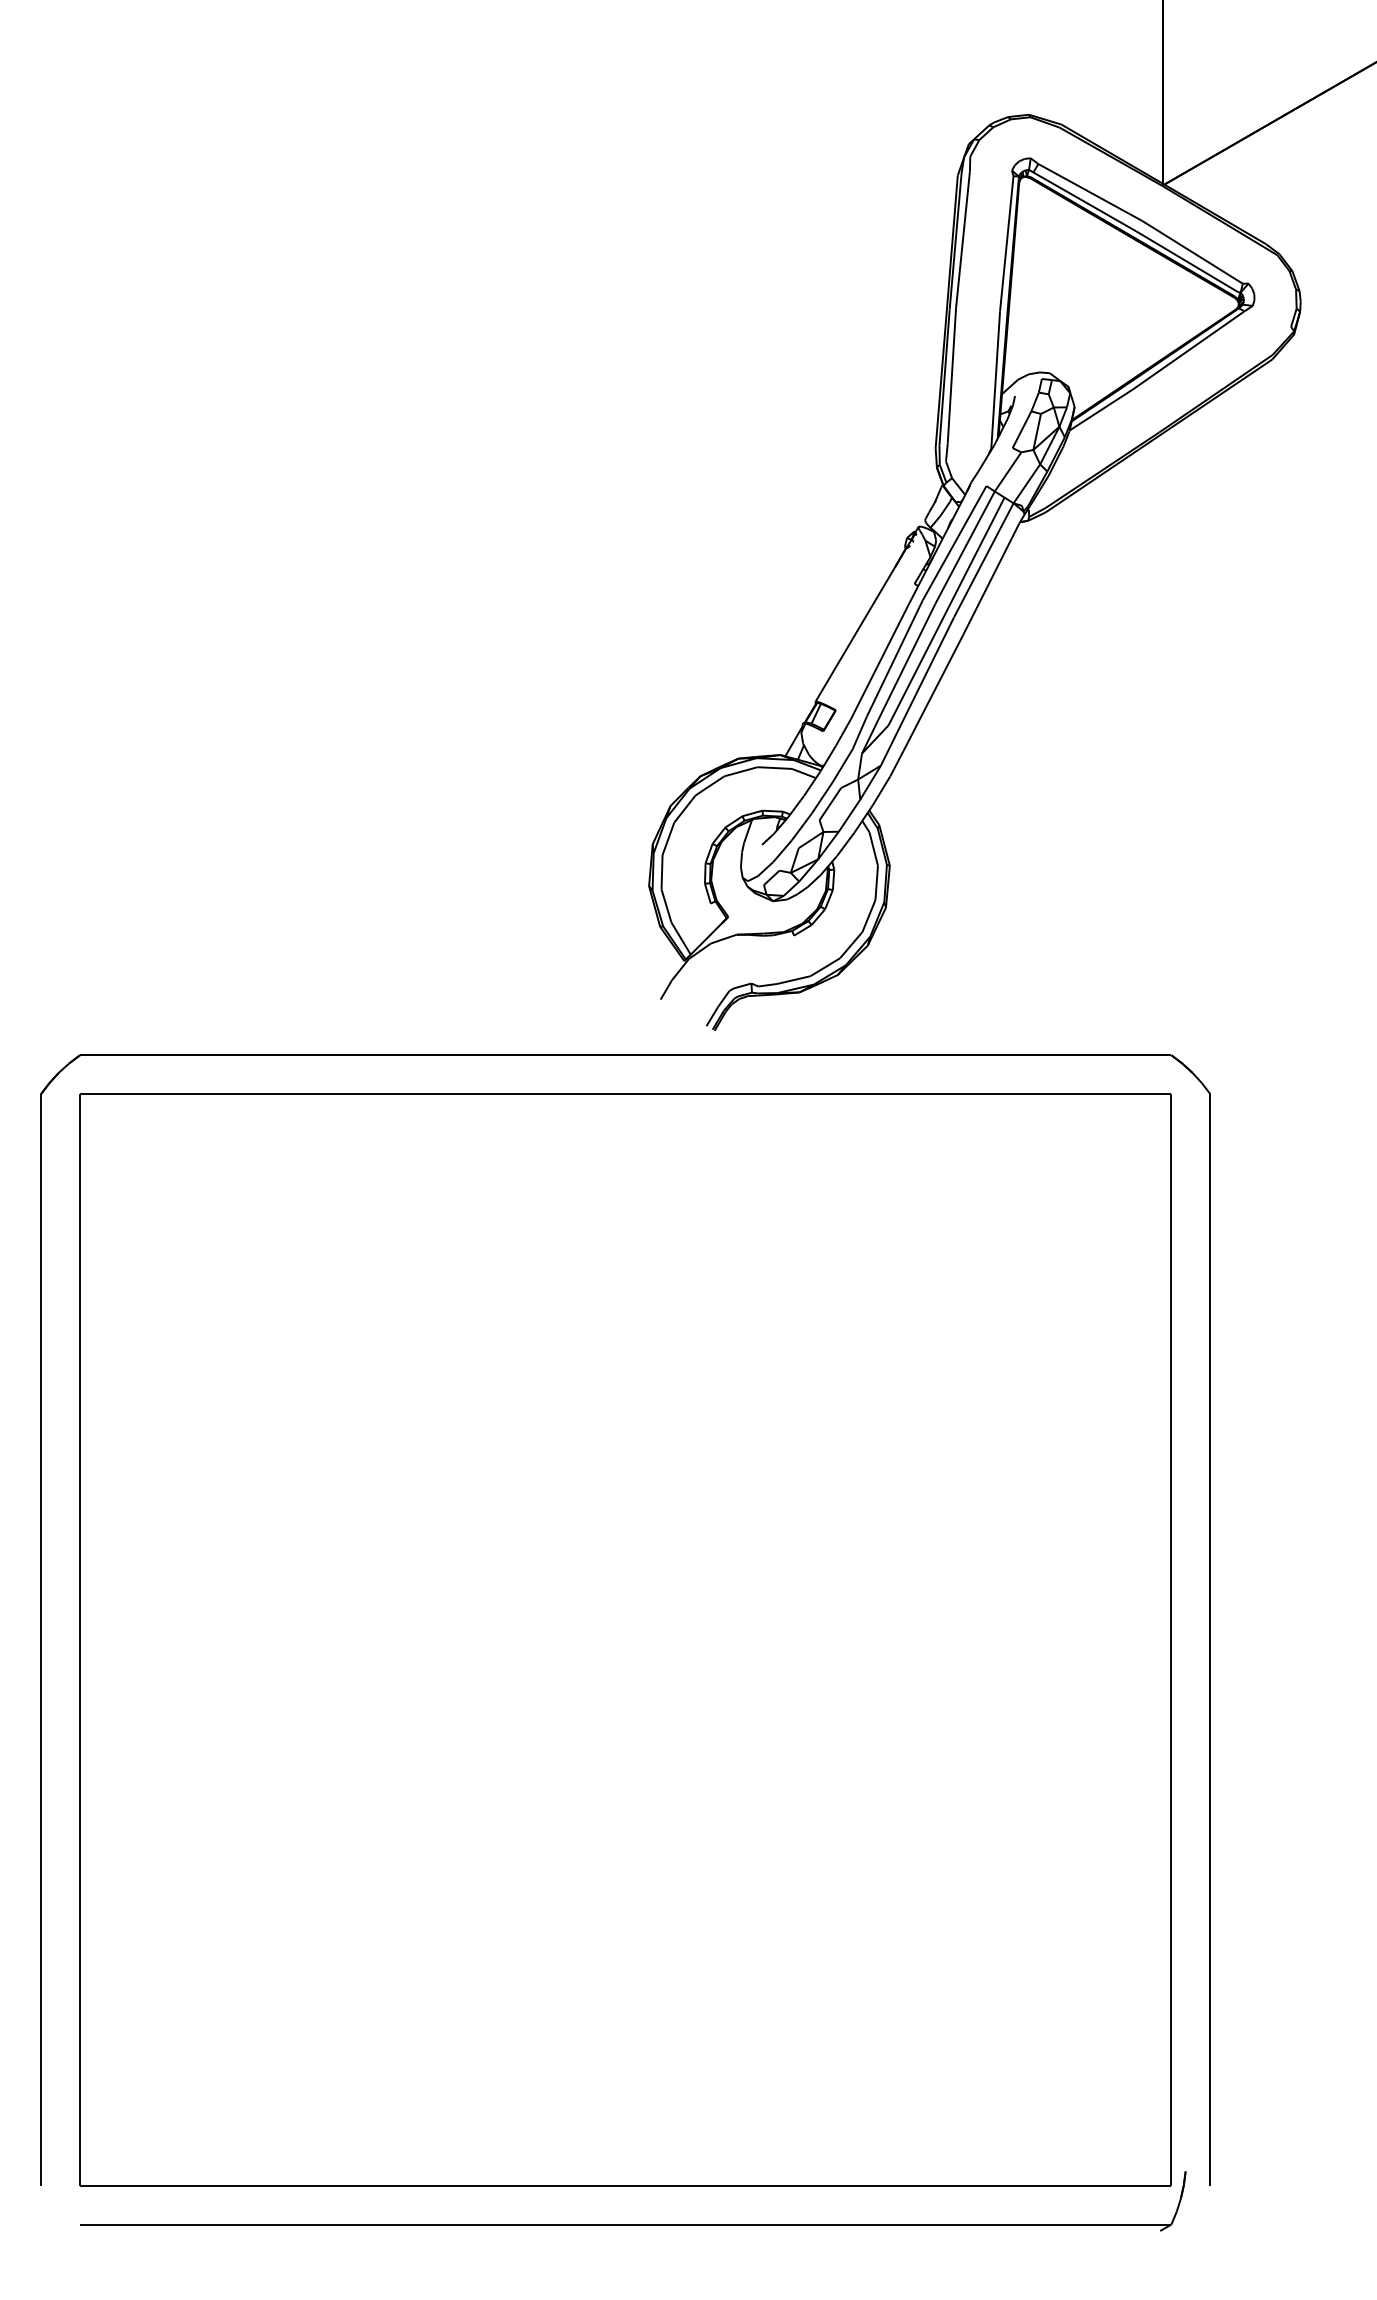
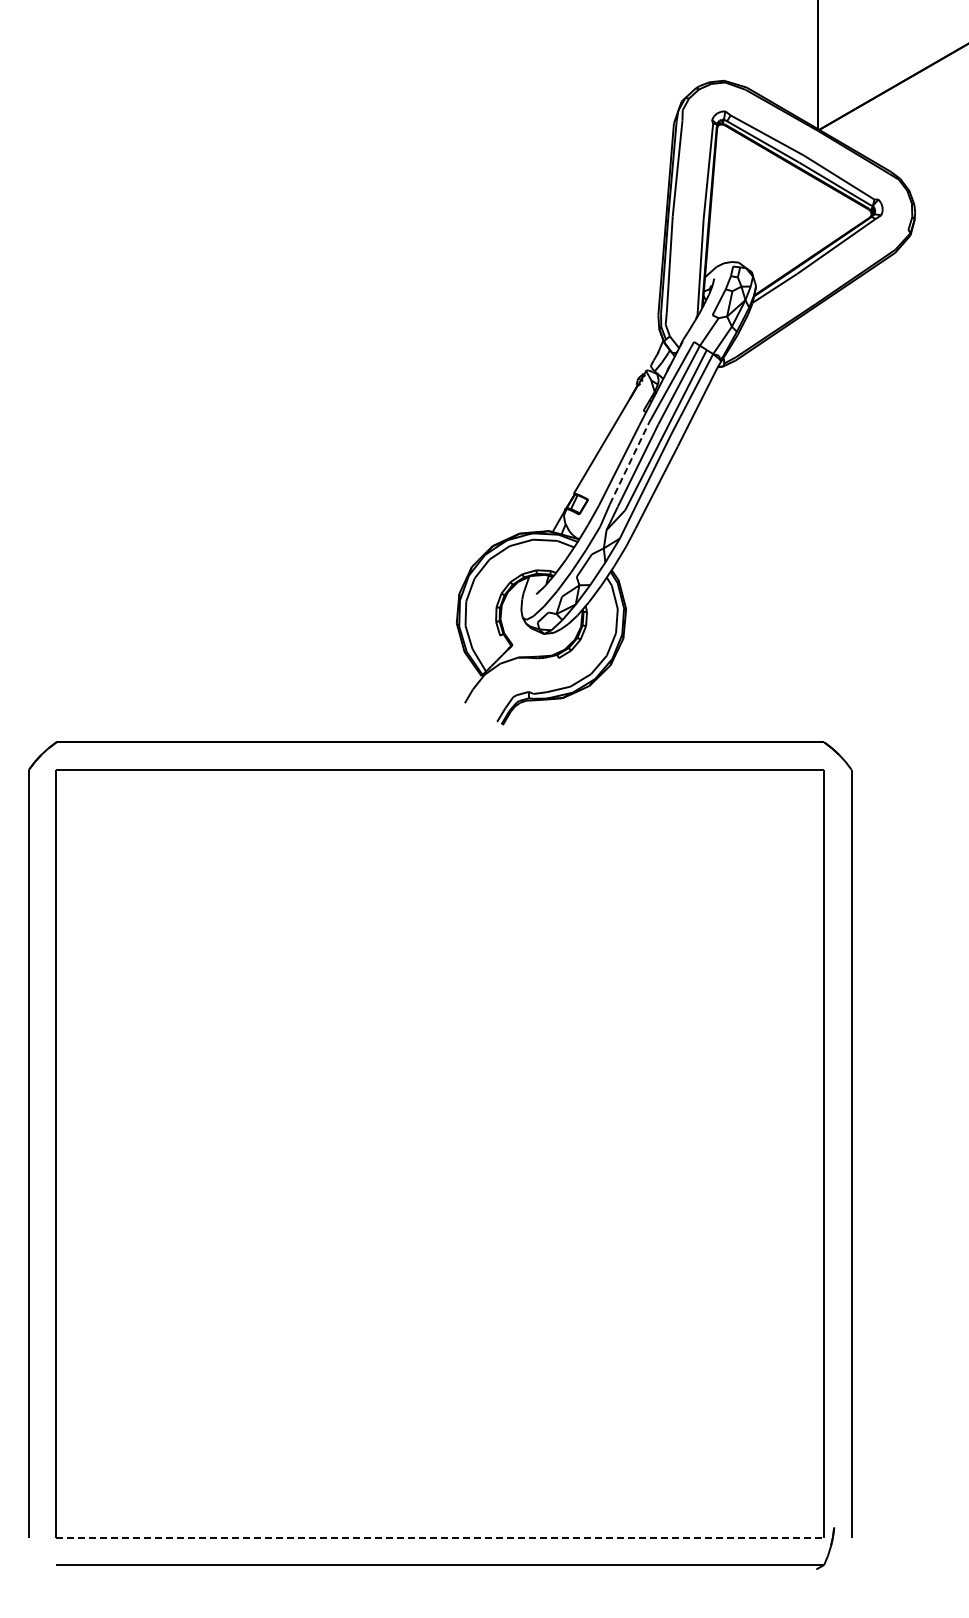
line: (894, 657) -> (629, 462), solid -> dashed
line: (625, 2185) -> (440, 1537), solid -> dashed

